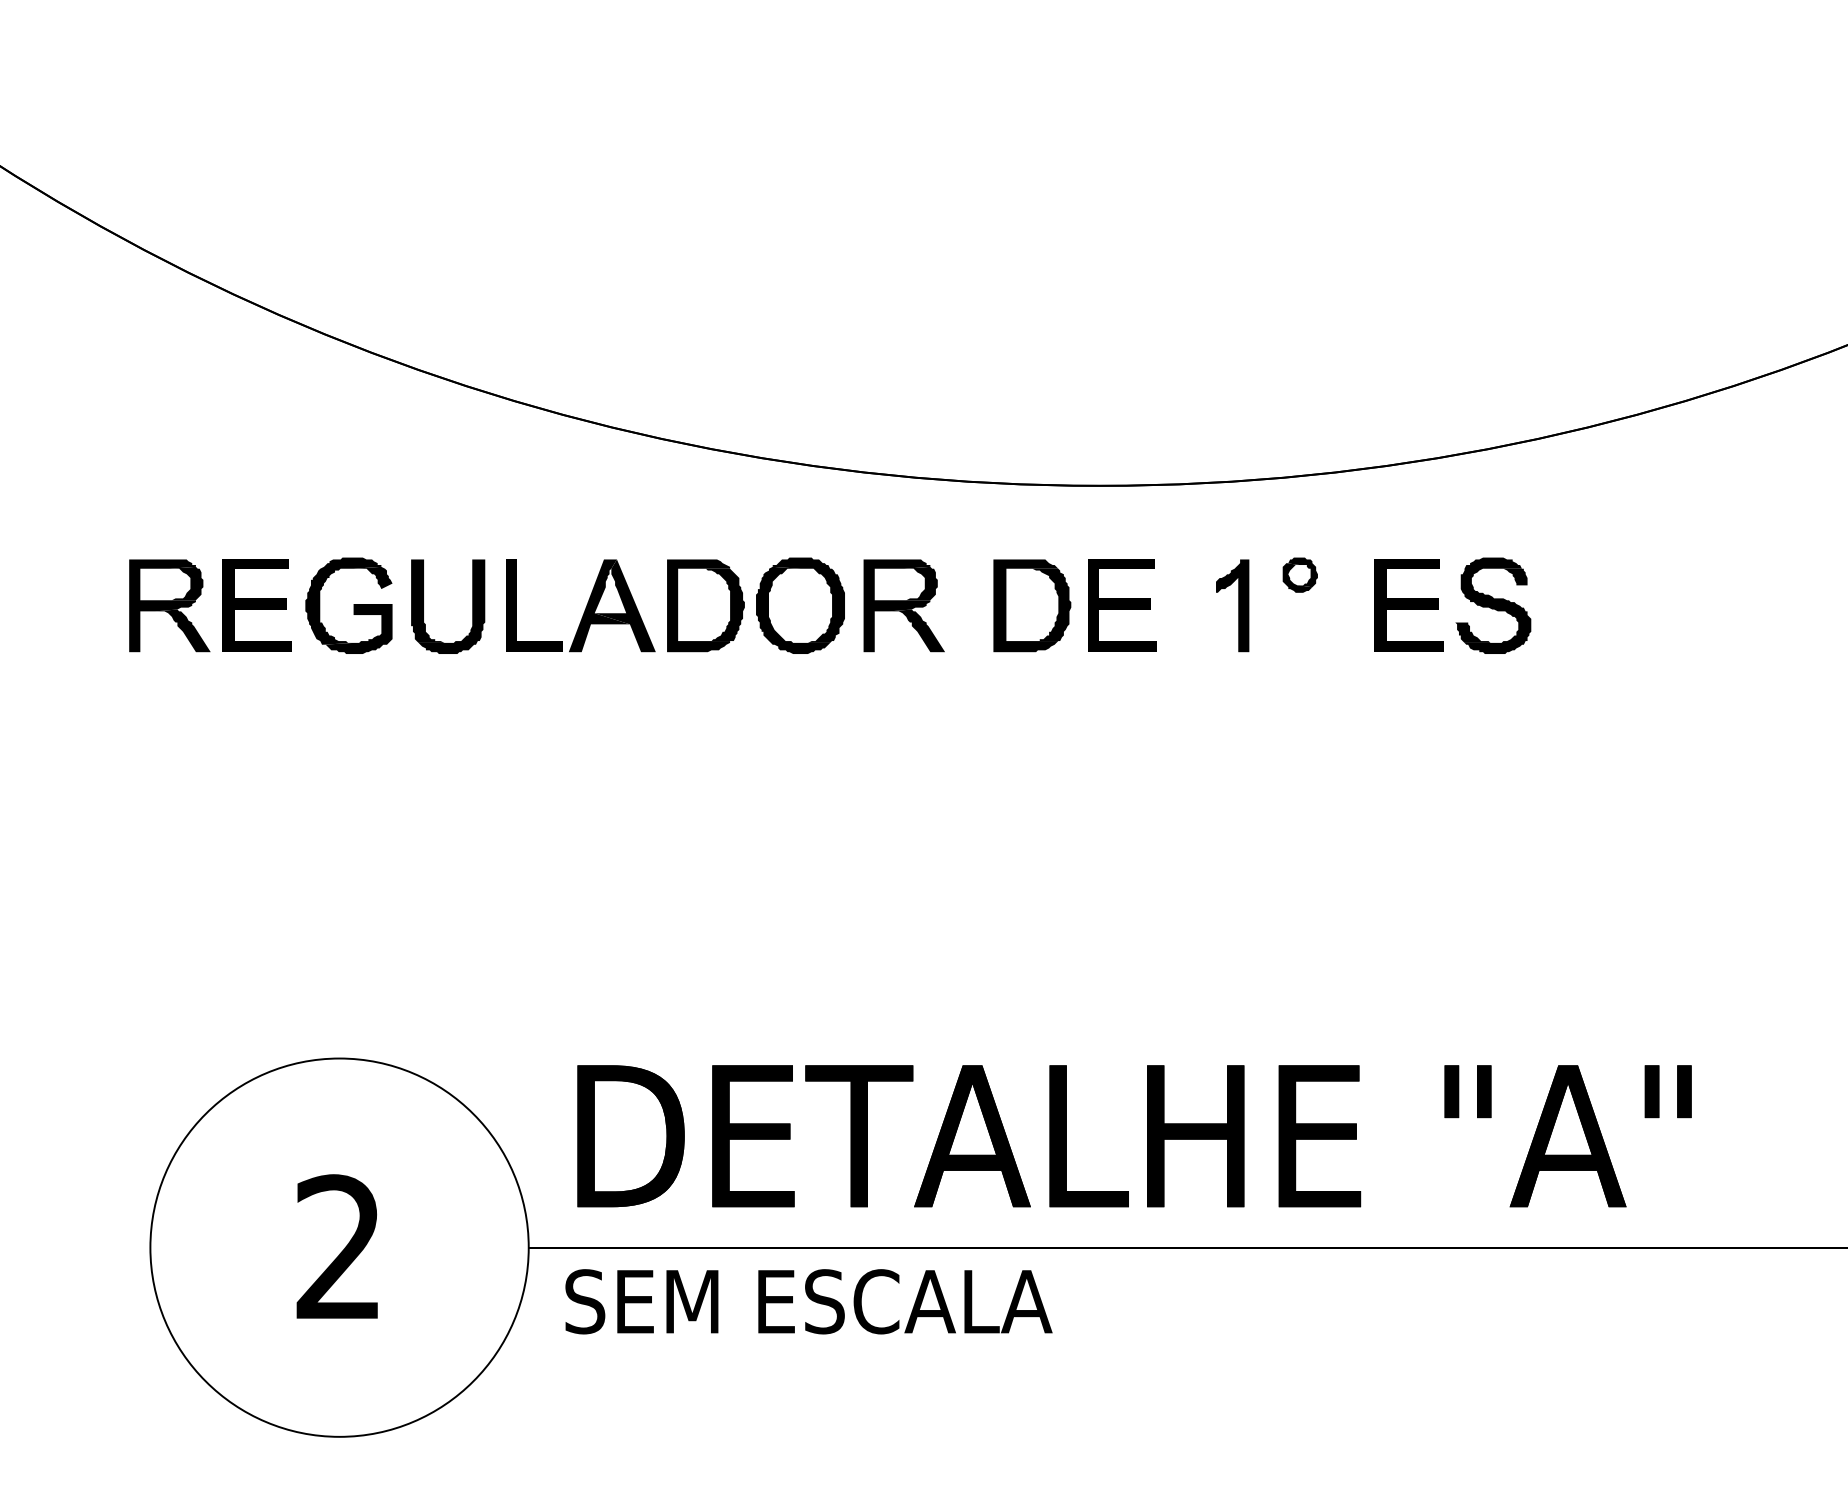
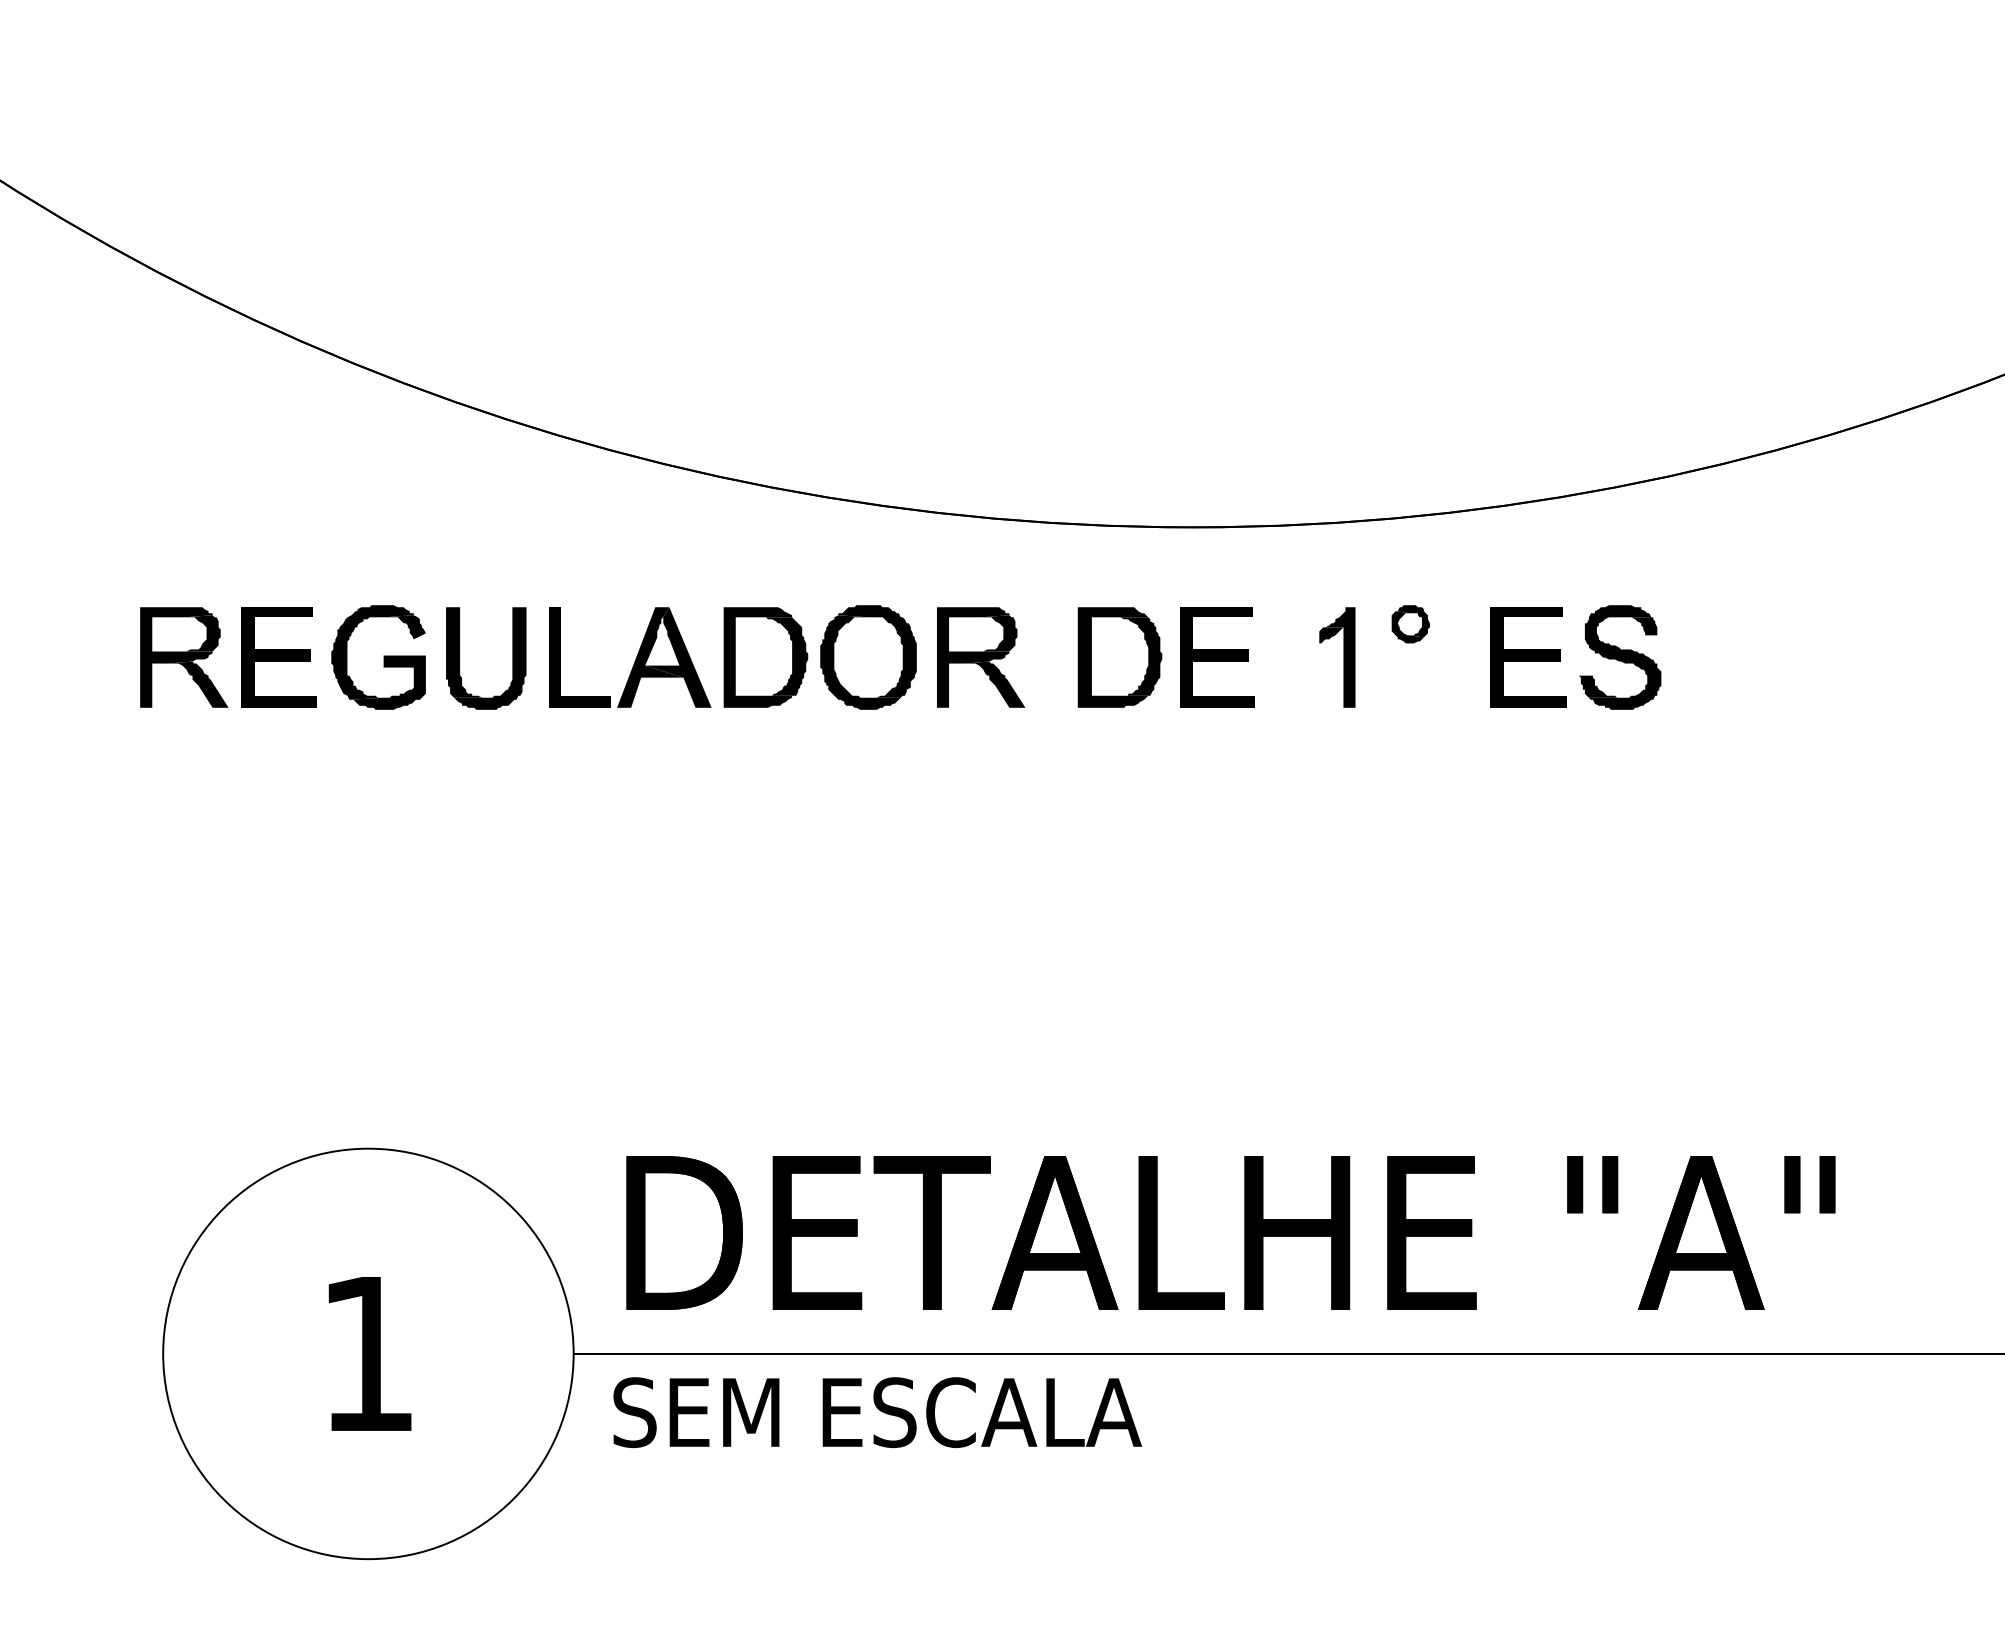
text: (337, 1246) -> (366, 1352), 2 -> 1

